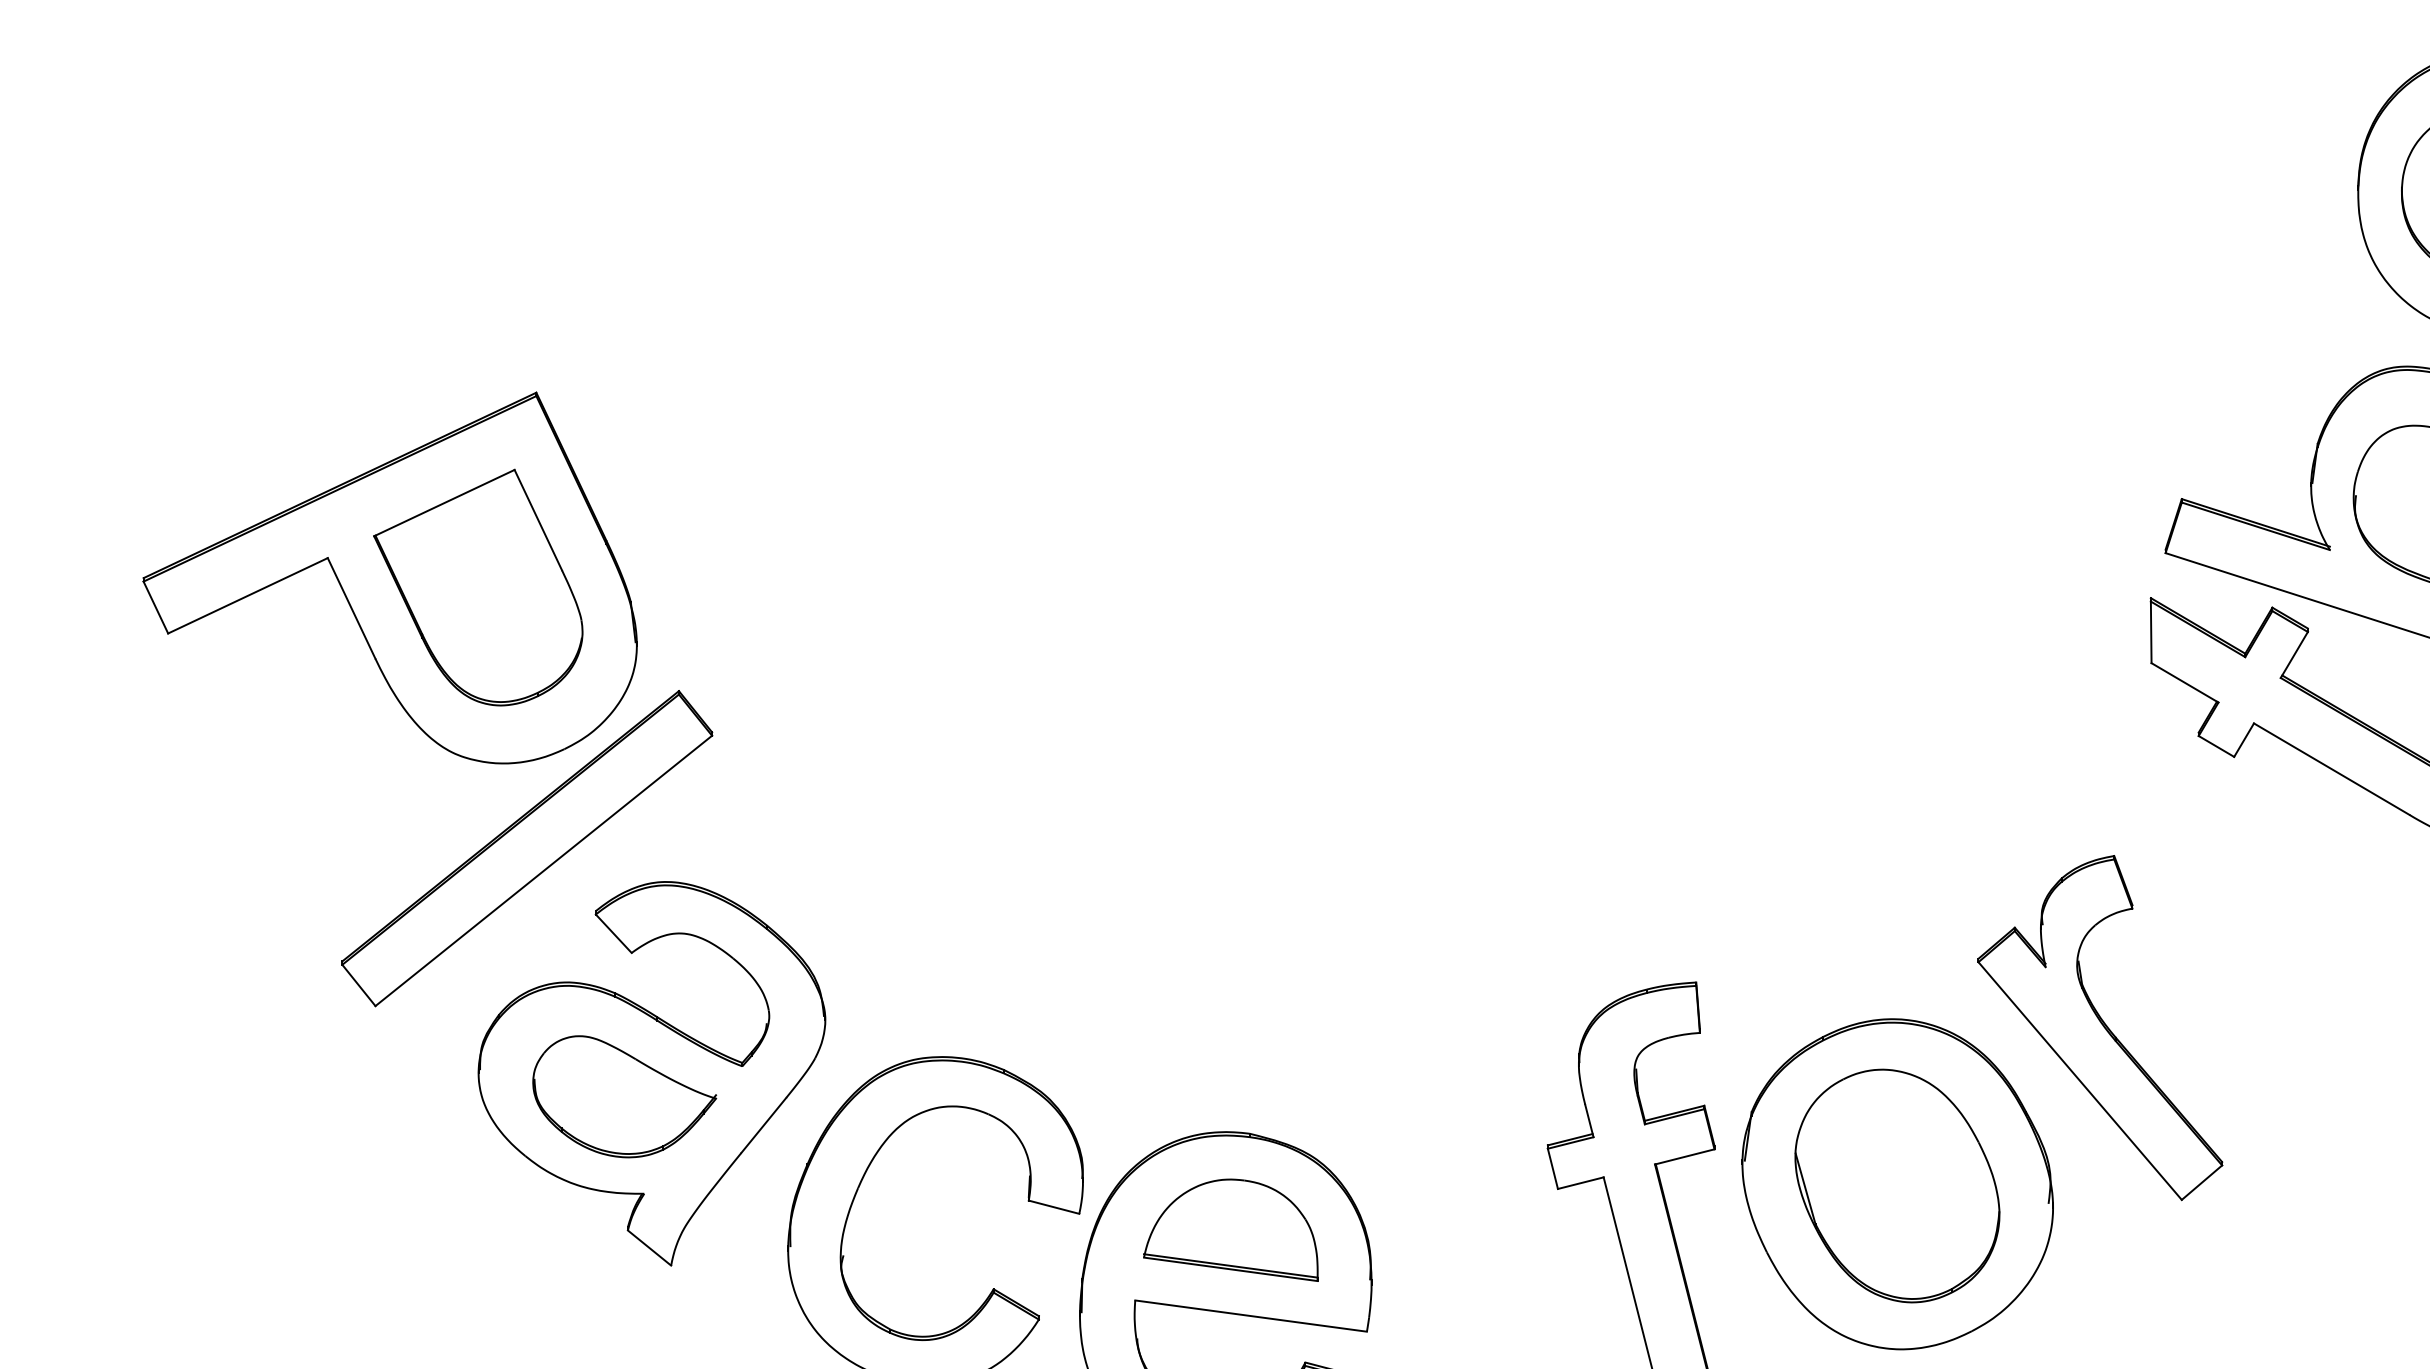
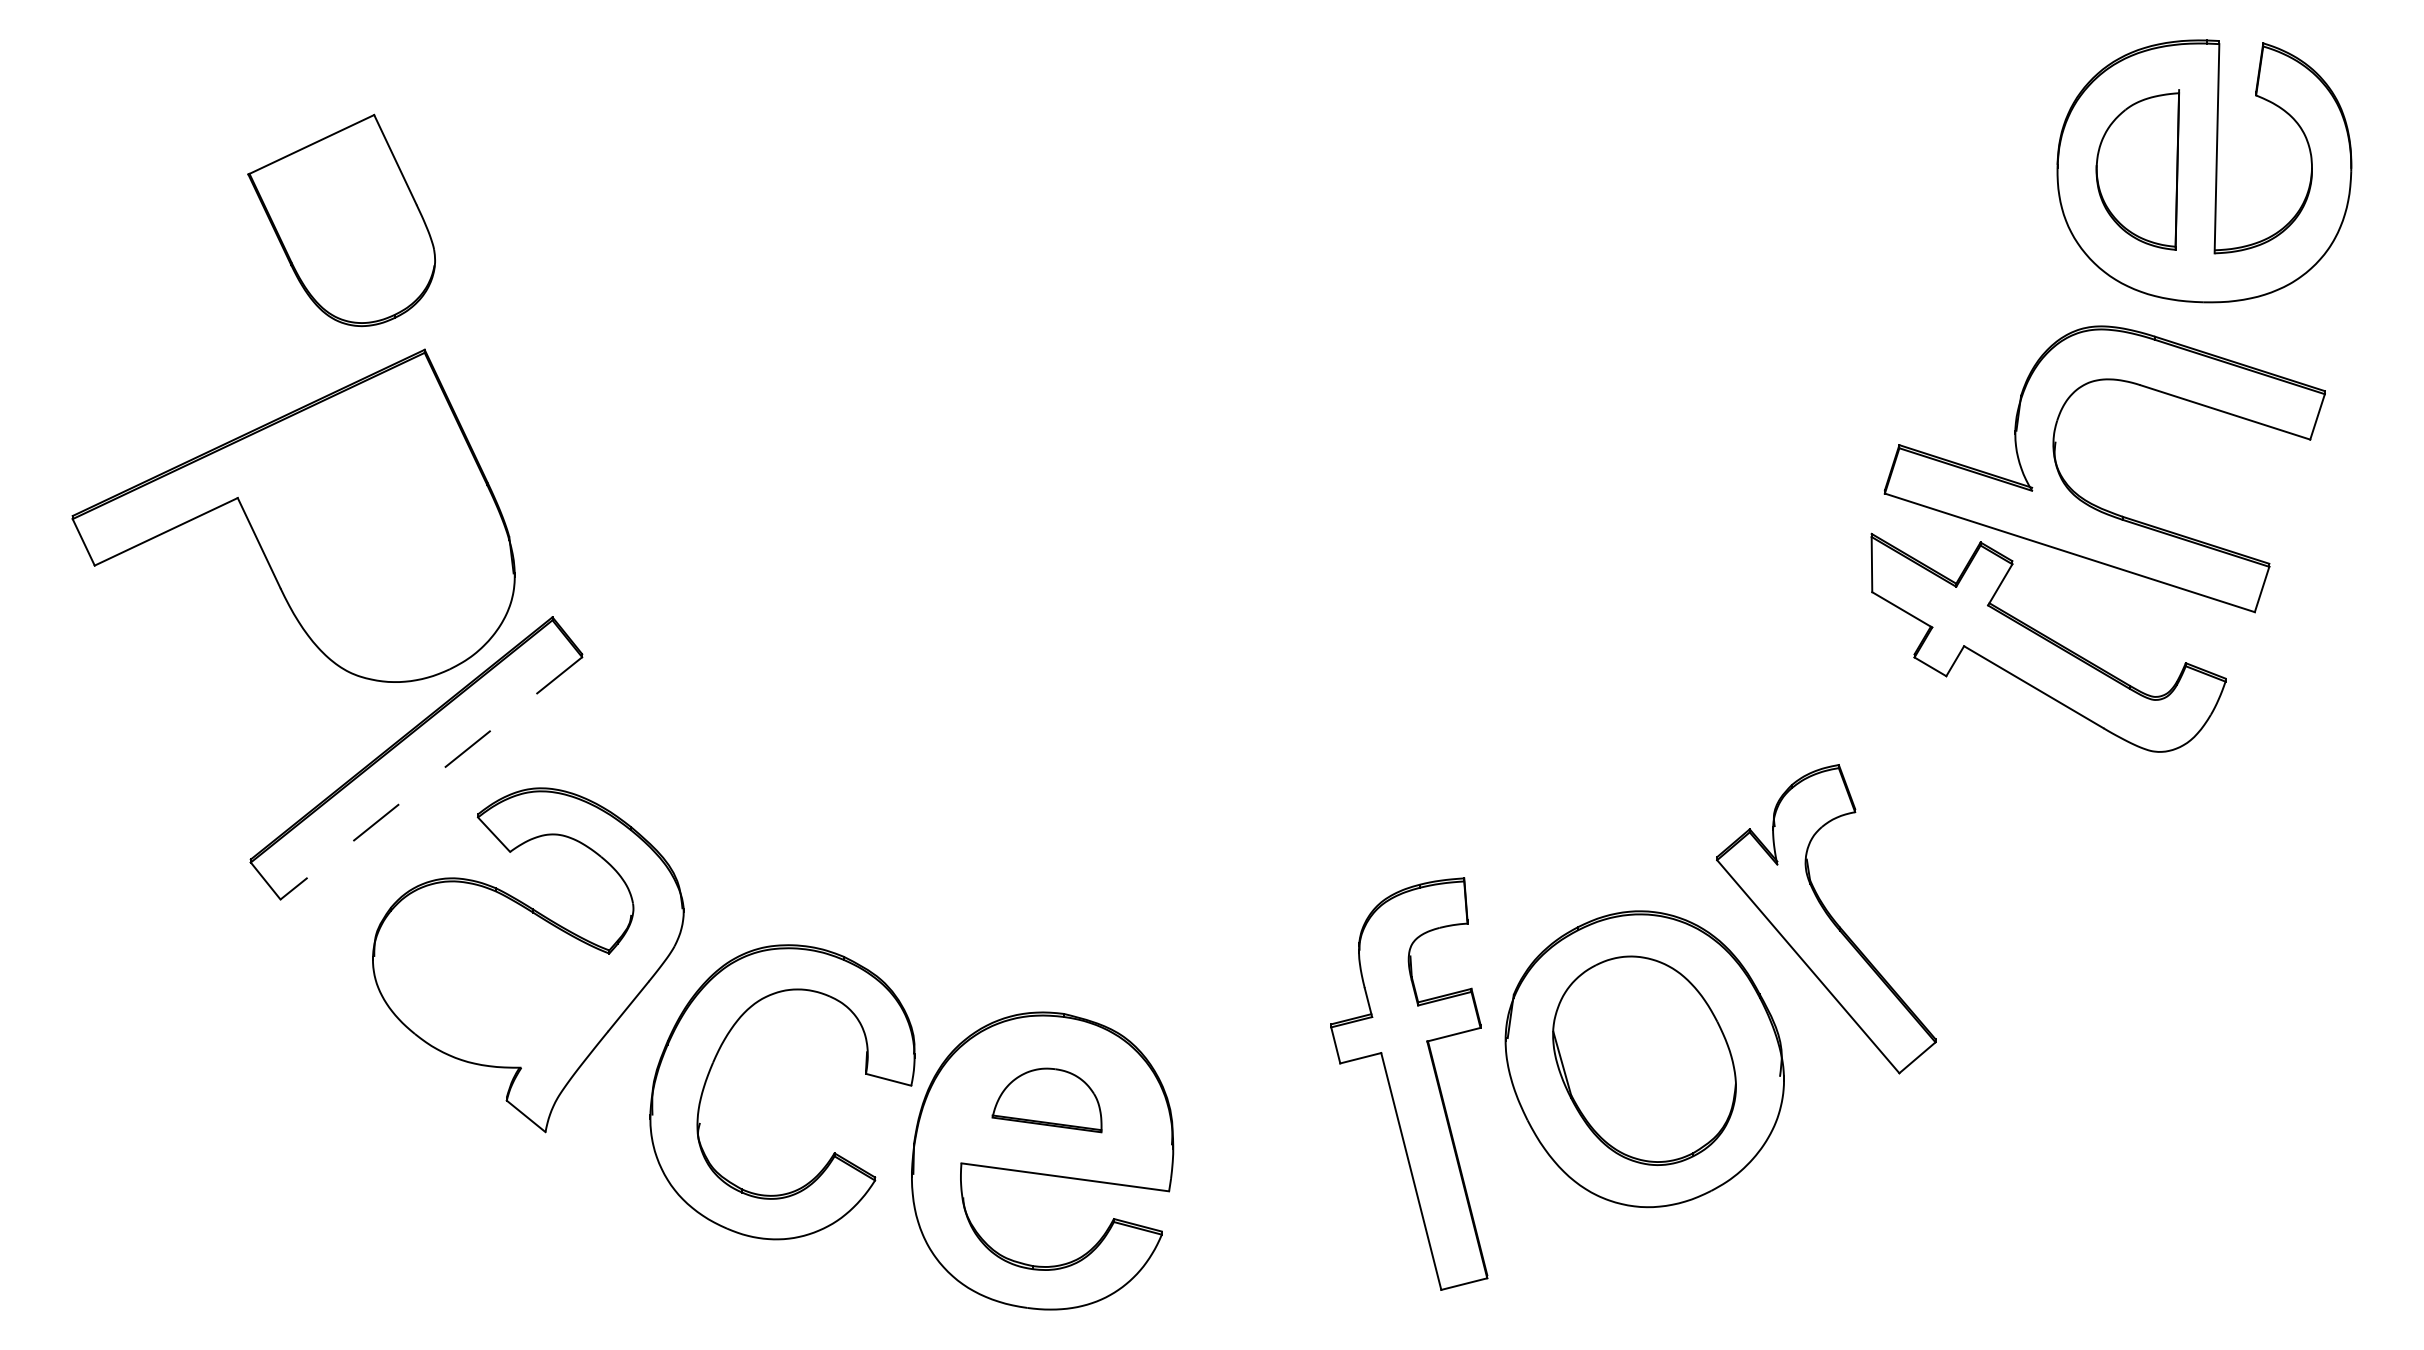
part: (478, 587) -> (341, 220), moved
line: (542, 871) -> (430, 778), solid -> dashed
part: (624, 1096) -> (503, 980), removed
part: (1230, 1230) -> (1046, 1100), size x0.7

